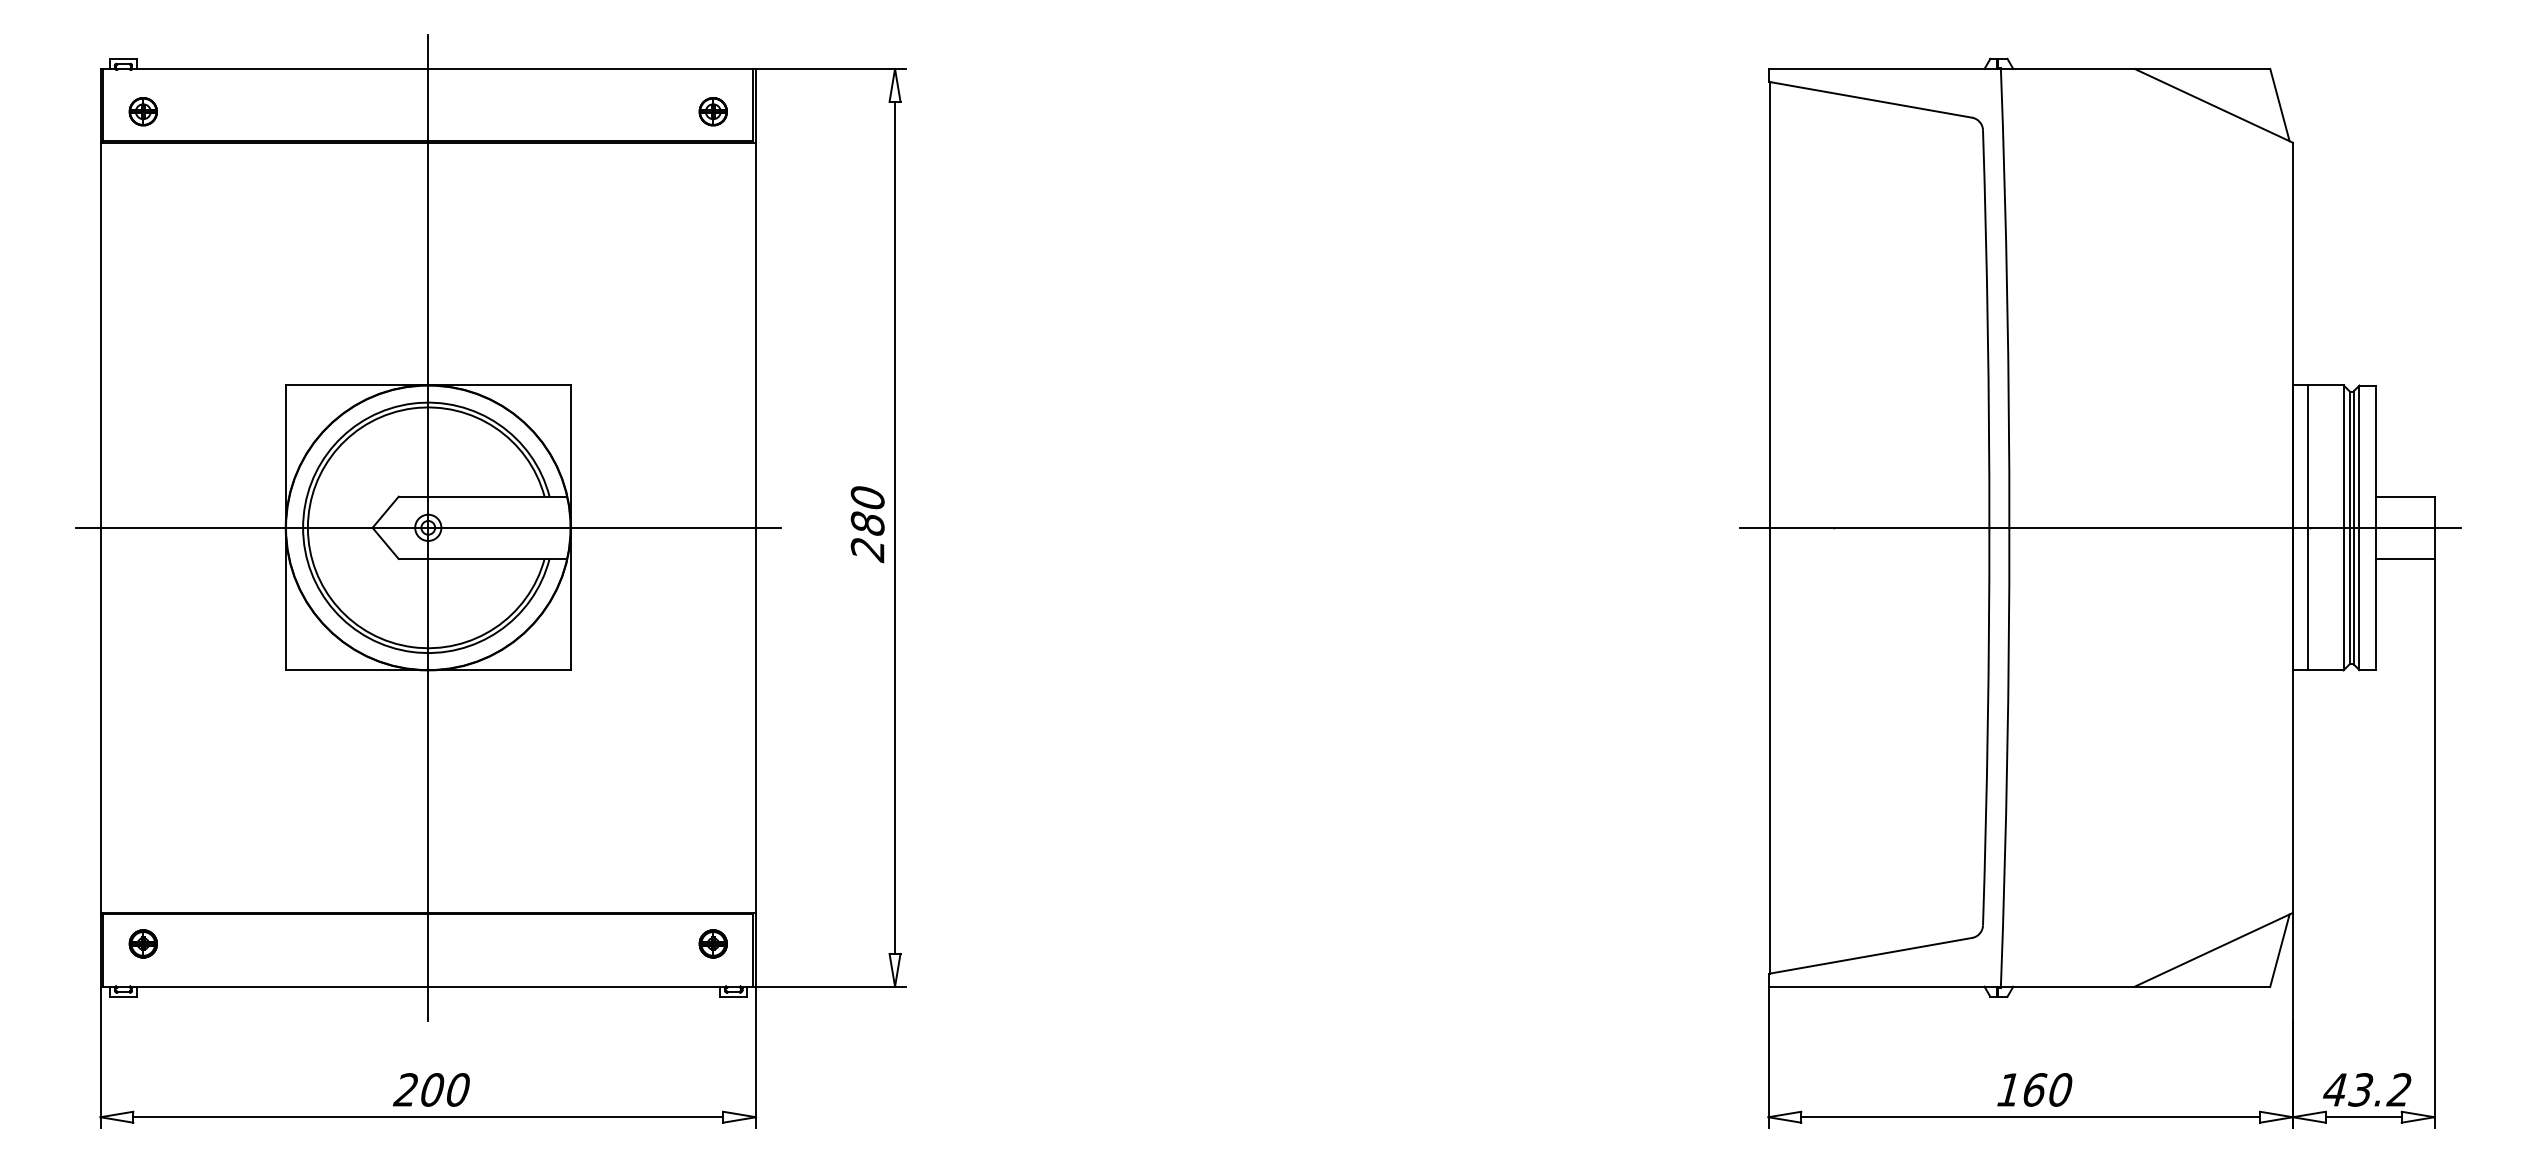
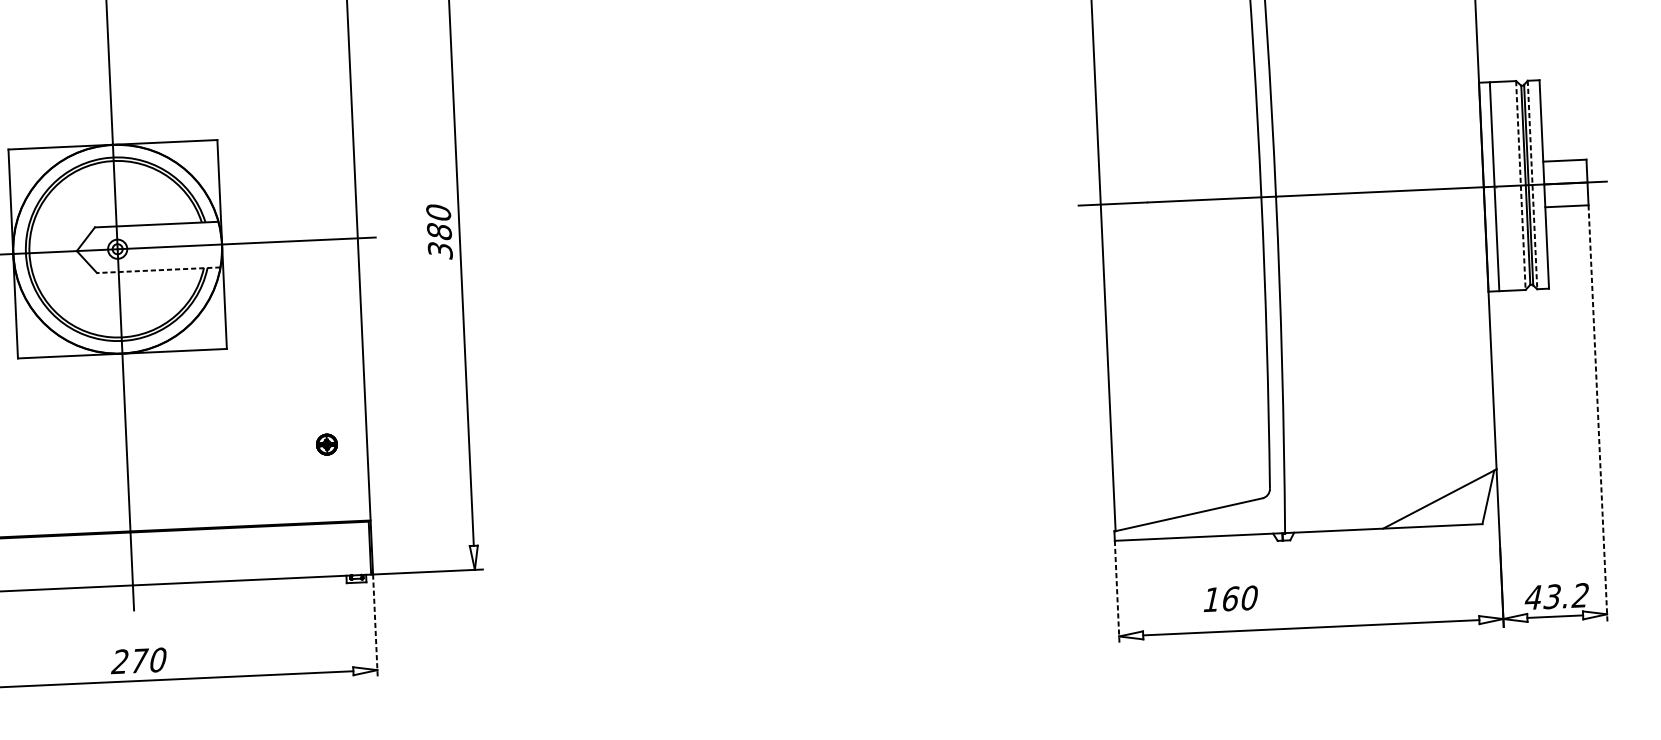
line: (2343, 527) -> (1520, 185), solid -> dashed
line: (2359, 528) -> (1532, 185), solid -> dashed
text: (867, 550) -> (440, 251), 280 -> 380
line: (482, 558) -> (158, 269), solid -> dashed
line: (2434, 843) -> (1598, 413), solid -> dashed
part: (712, 943) -> (326, 444), moved
line: (756, 1057) -> (375, 626), solid -> dashed
line: (1768, 1057) -> (1117, 592), solid -> dashed
text: (433, 1089) -> (140, 660), 200 -> 270
text: (2034, 1089) -> (1230, 598), moved

